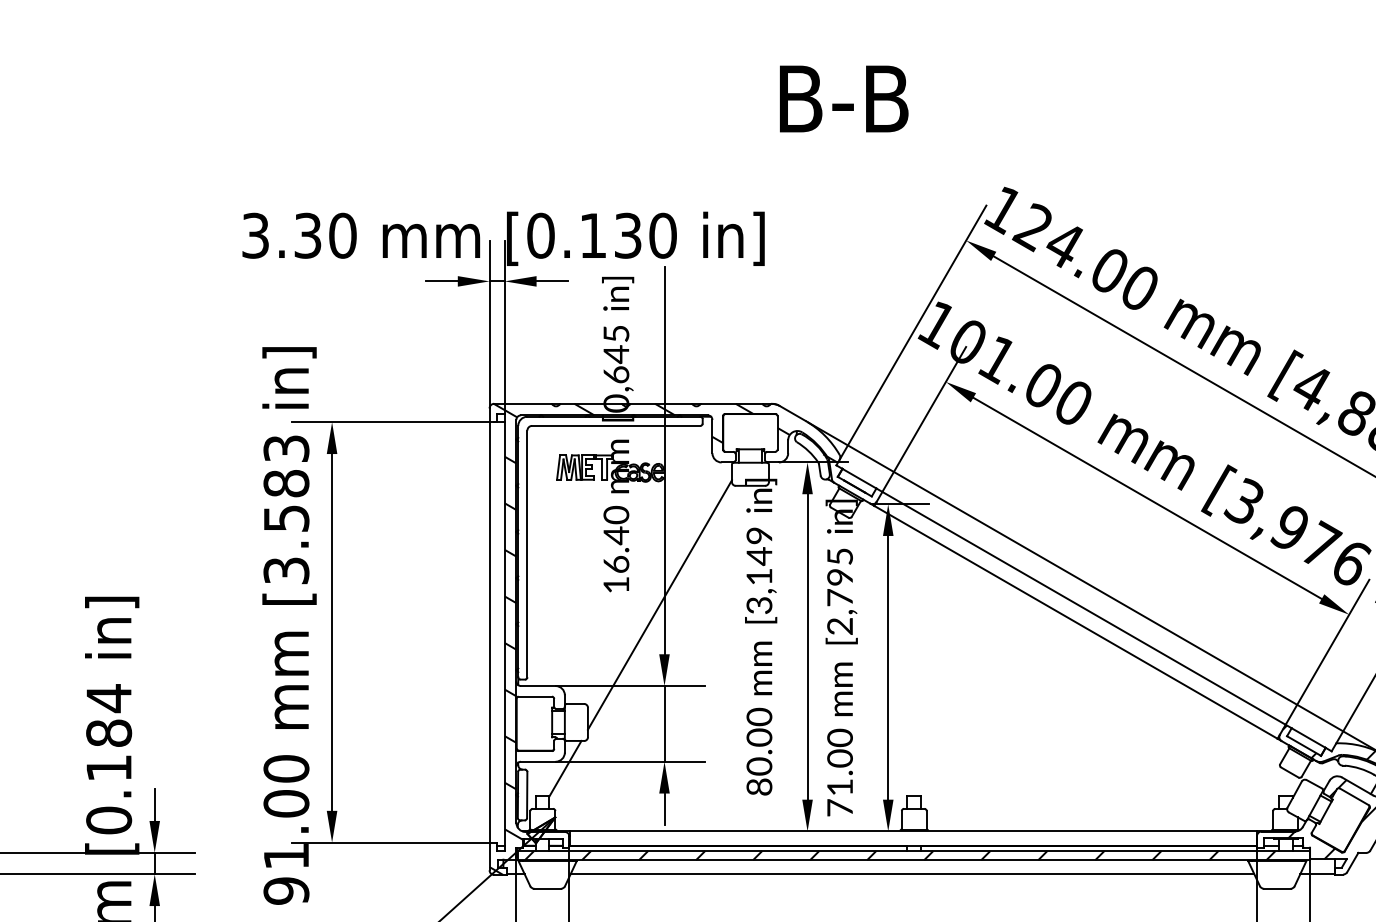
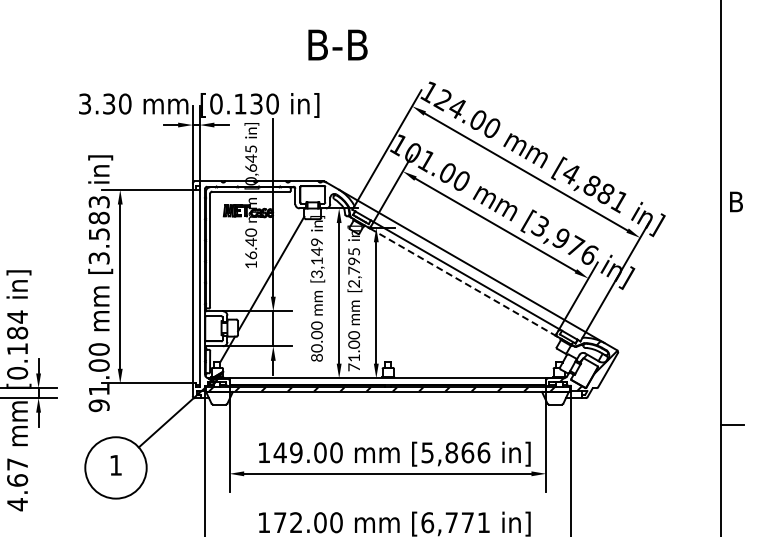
text: (843, 97) -> (337, 44), moved
line: (1077, 623) -> (463, 282), solid -> dashed
hatch: (662, 638) -> (272, 289), removed
line: (912, 875) -> (387, 398), removed

